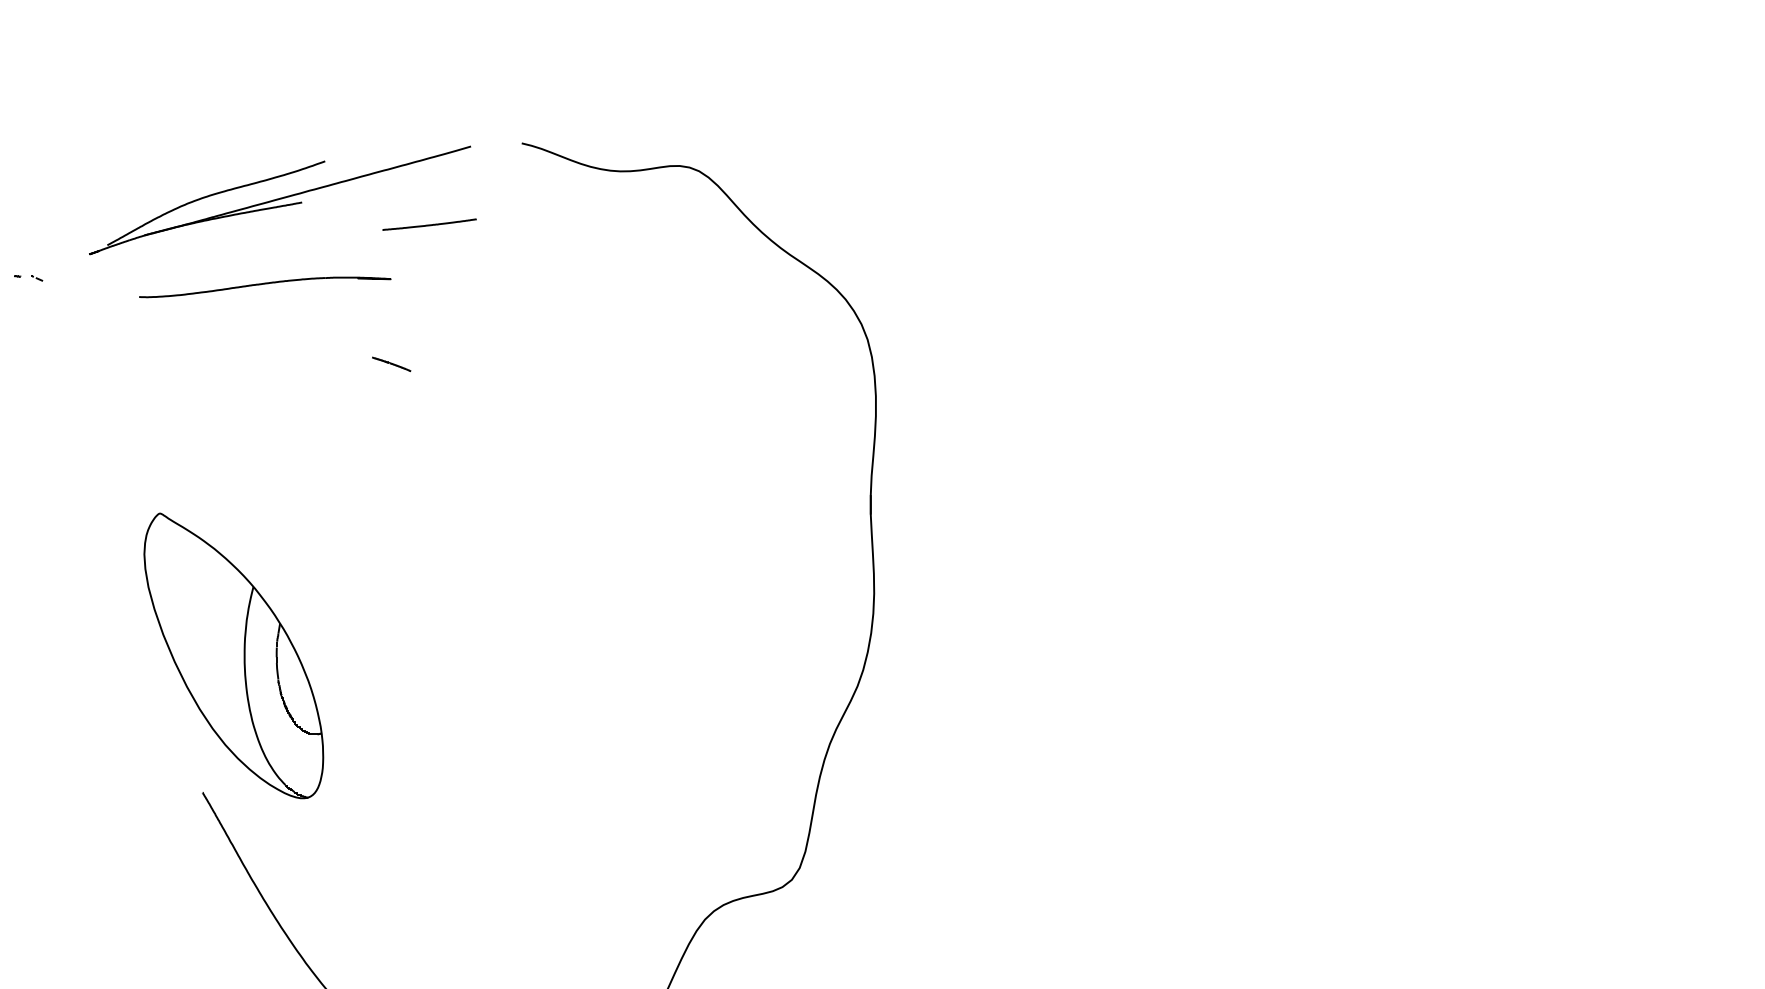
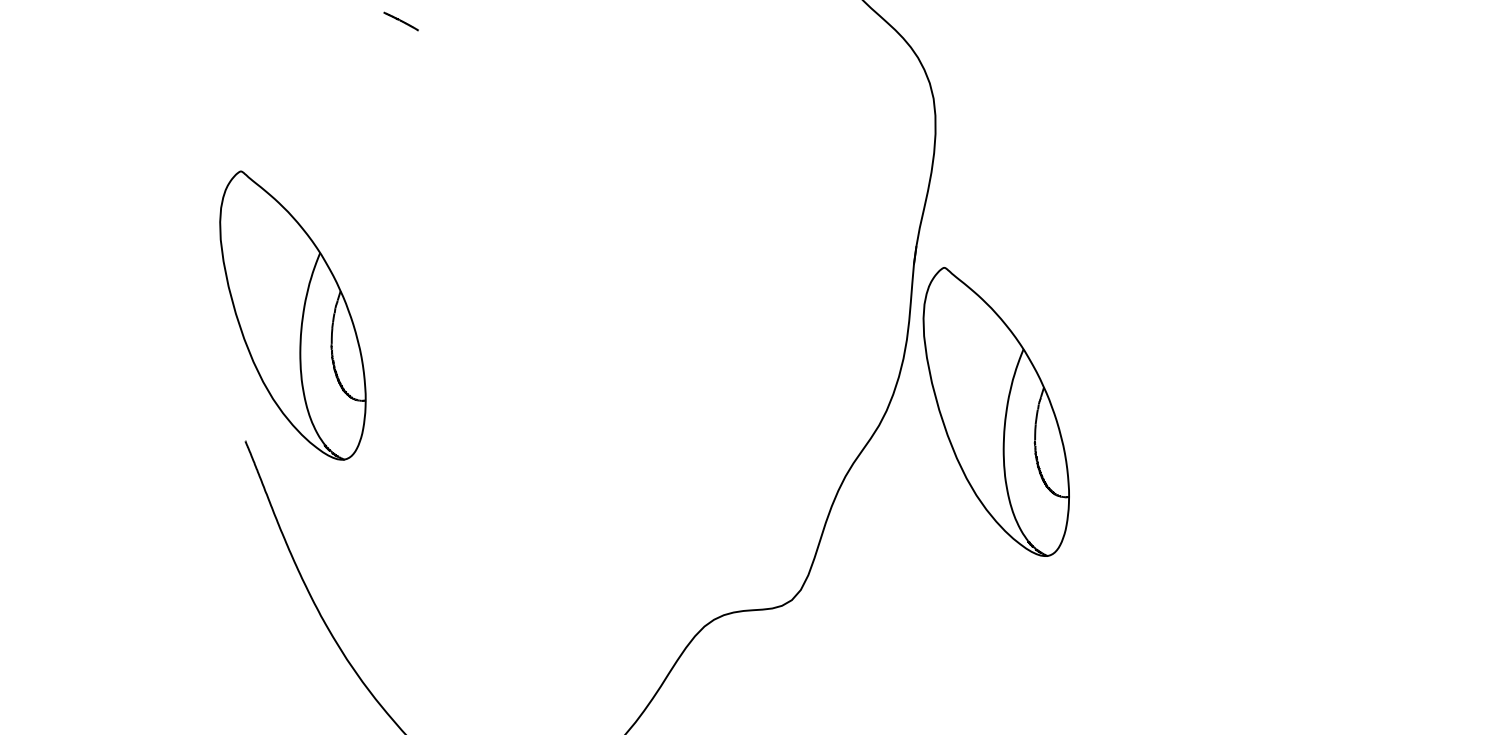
line: (391, 363) -> (401, 20), moved
part: (976, 655) -> (995, 411), added

